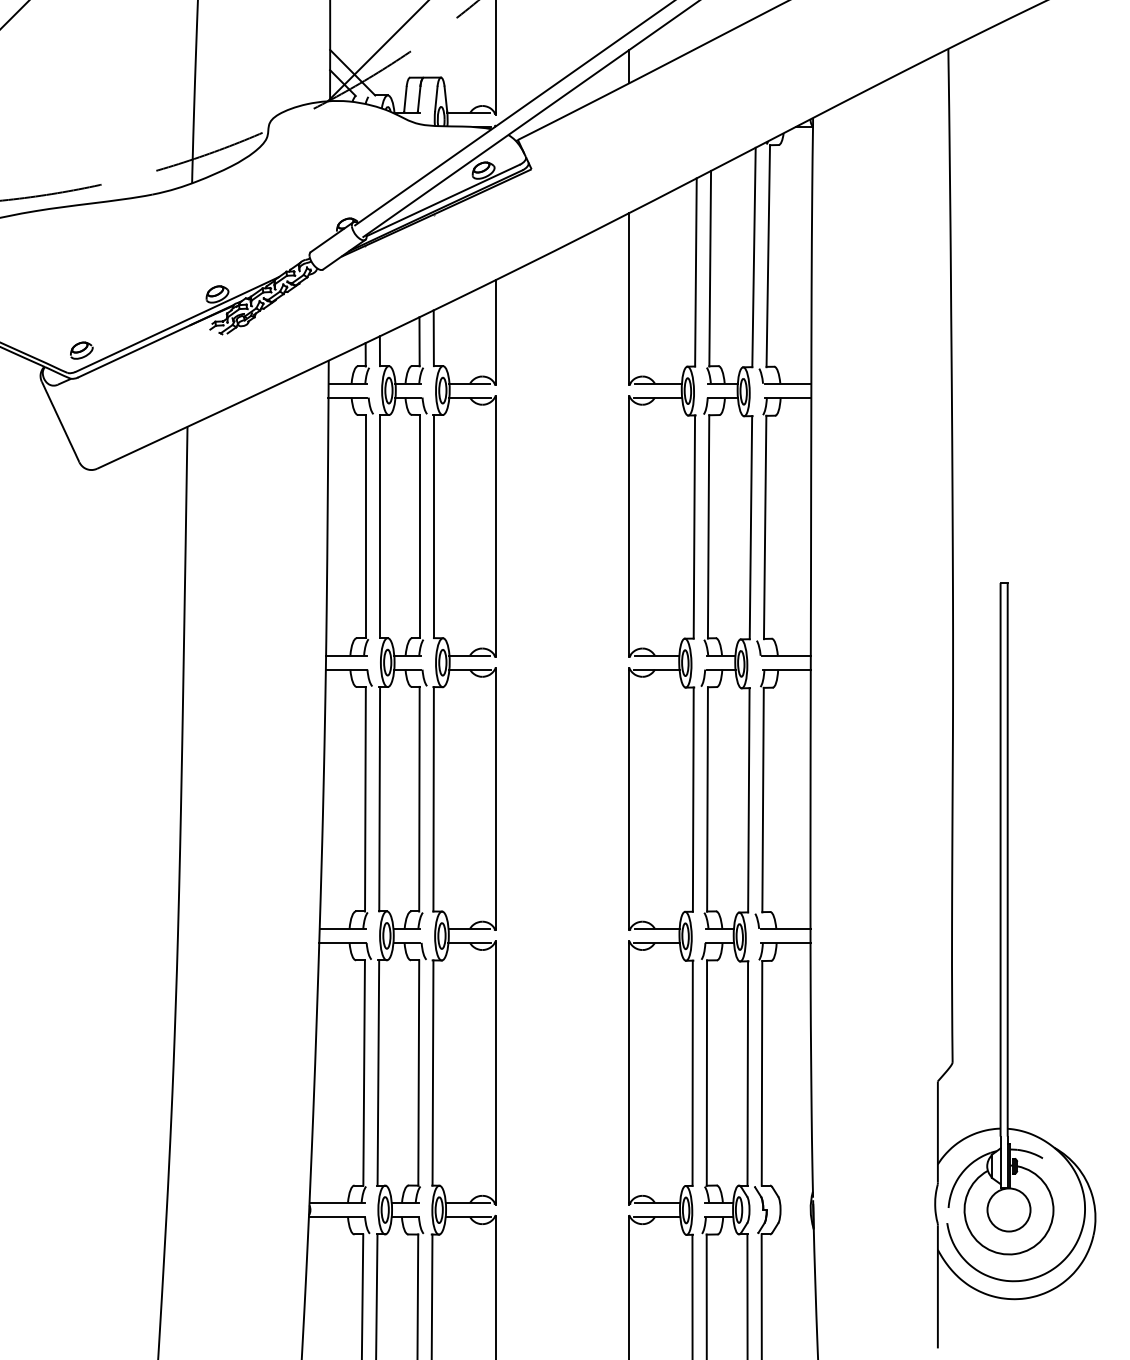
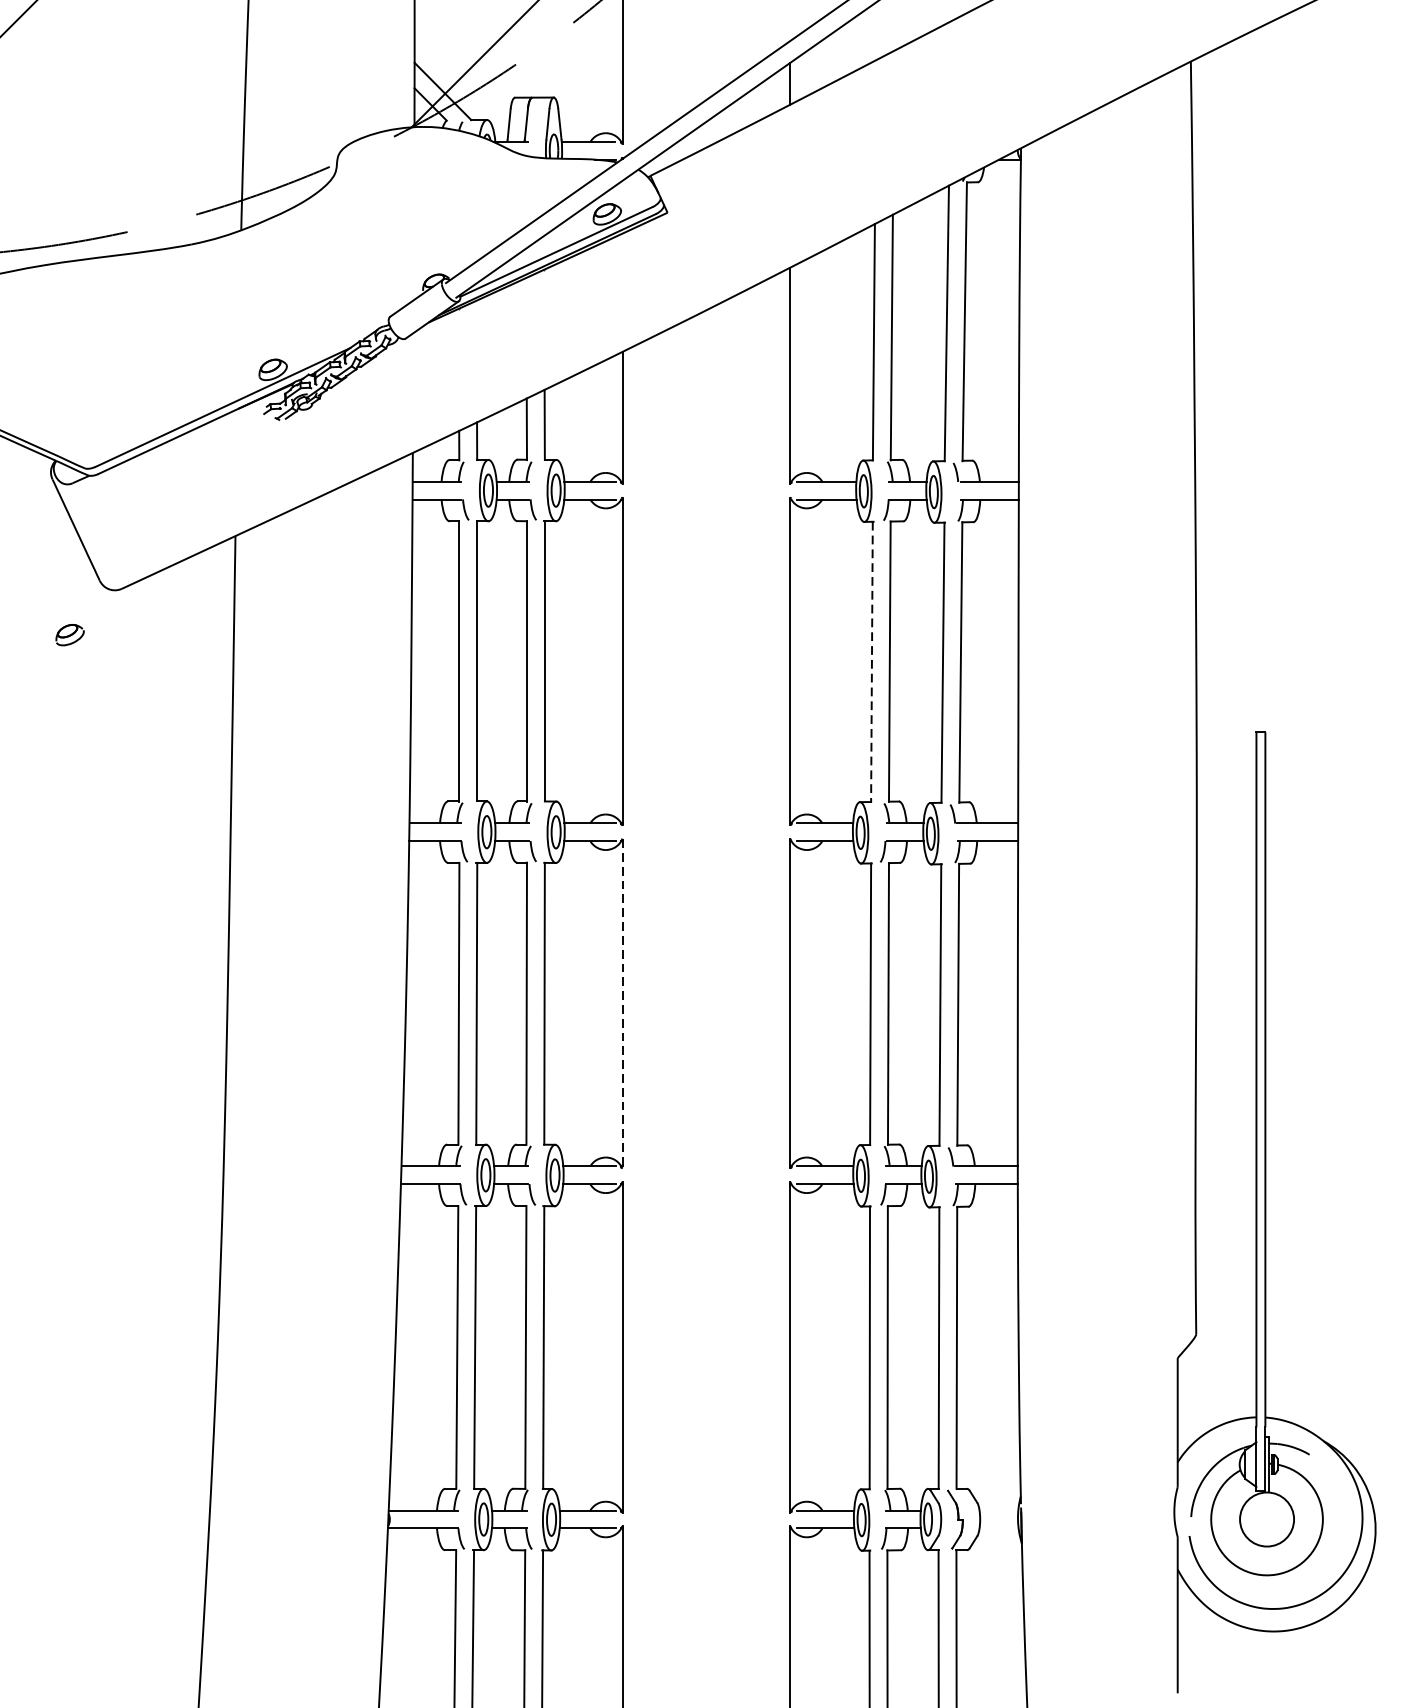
part: (81, 350) -> (69, 634), moved
line: (694, 527) -> (872, 662), solid -> dashed
line: (495, 799) -> (622, 1004), solid -> dashed

